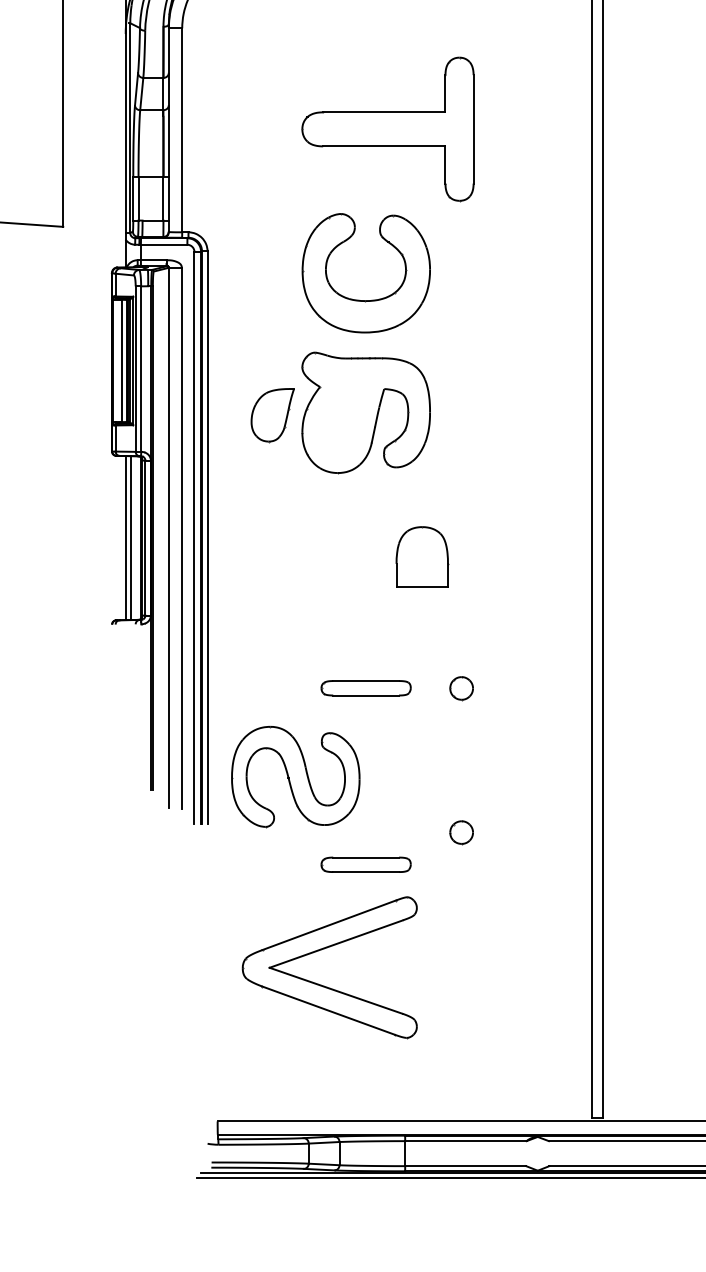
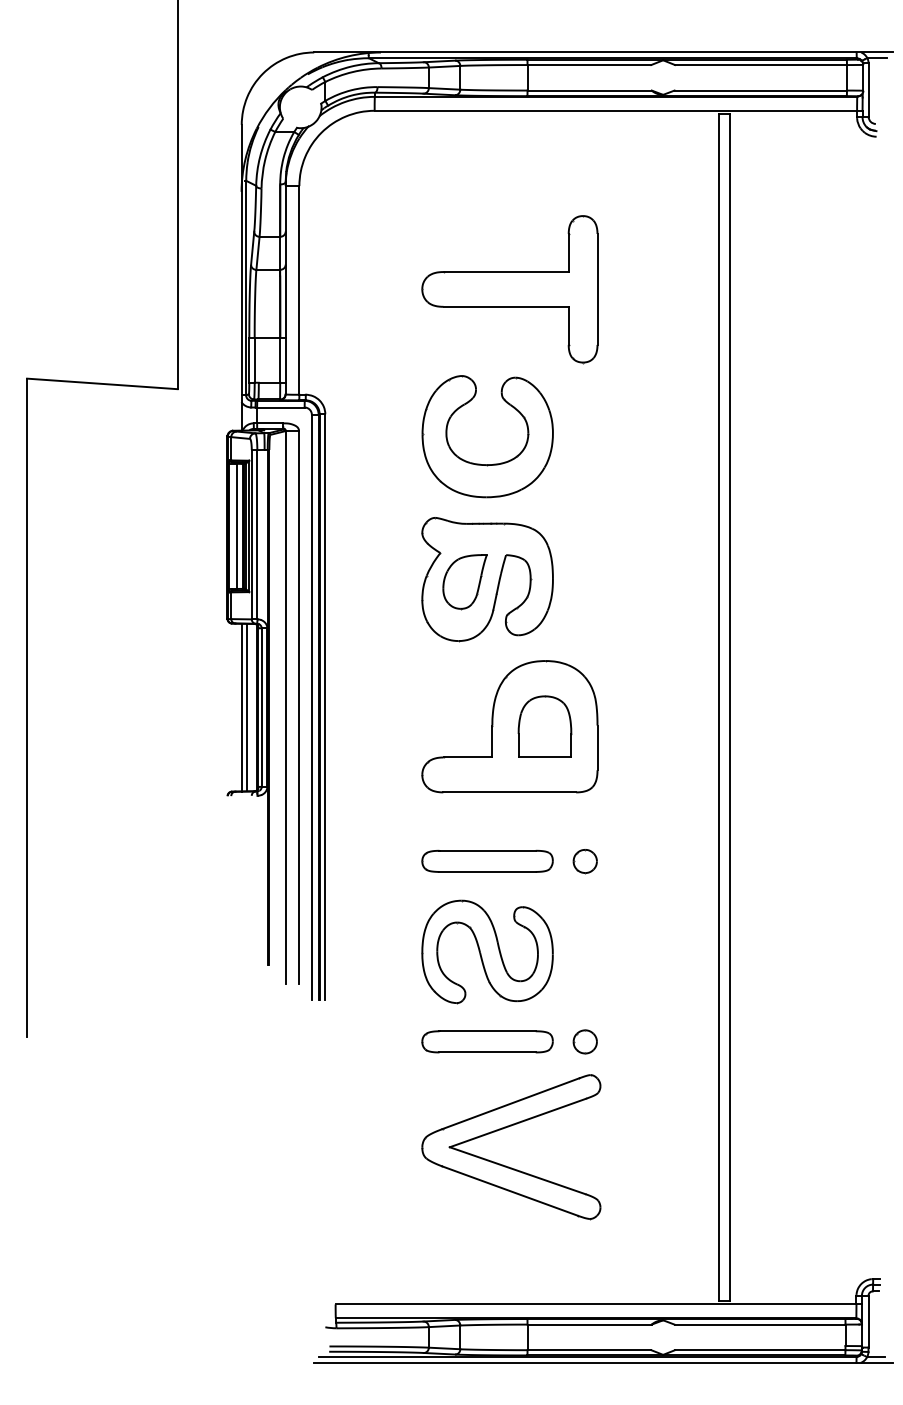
part: (272, 415) -> (464, 582), moved
part: (387, 556) -> (509, 726), added
part: (366, 687) -> (487, 860), size x1.43
part: (295, 776) -> (487, 951), moved
part: (460, 832) -> (584, 1041), moved
part: (366, 864) -> (487, 1041), size x1.43
part: (325, 985) -> (506, 1165), moved

